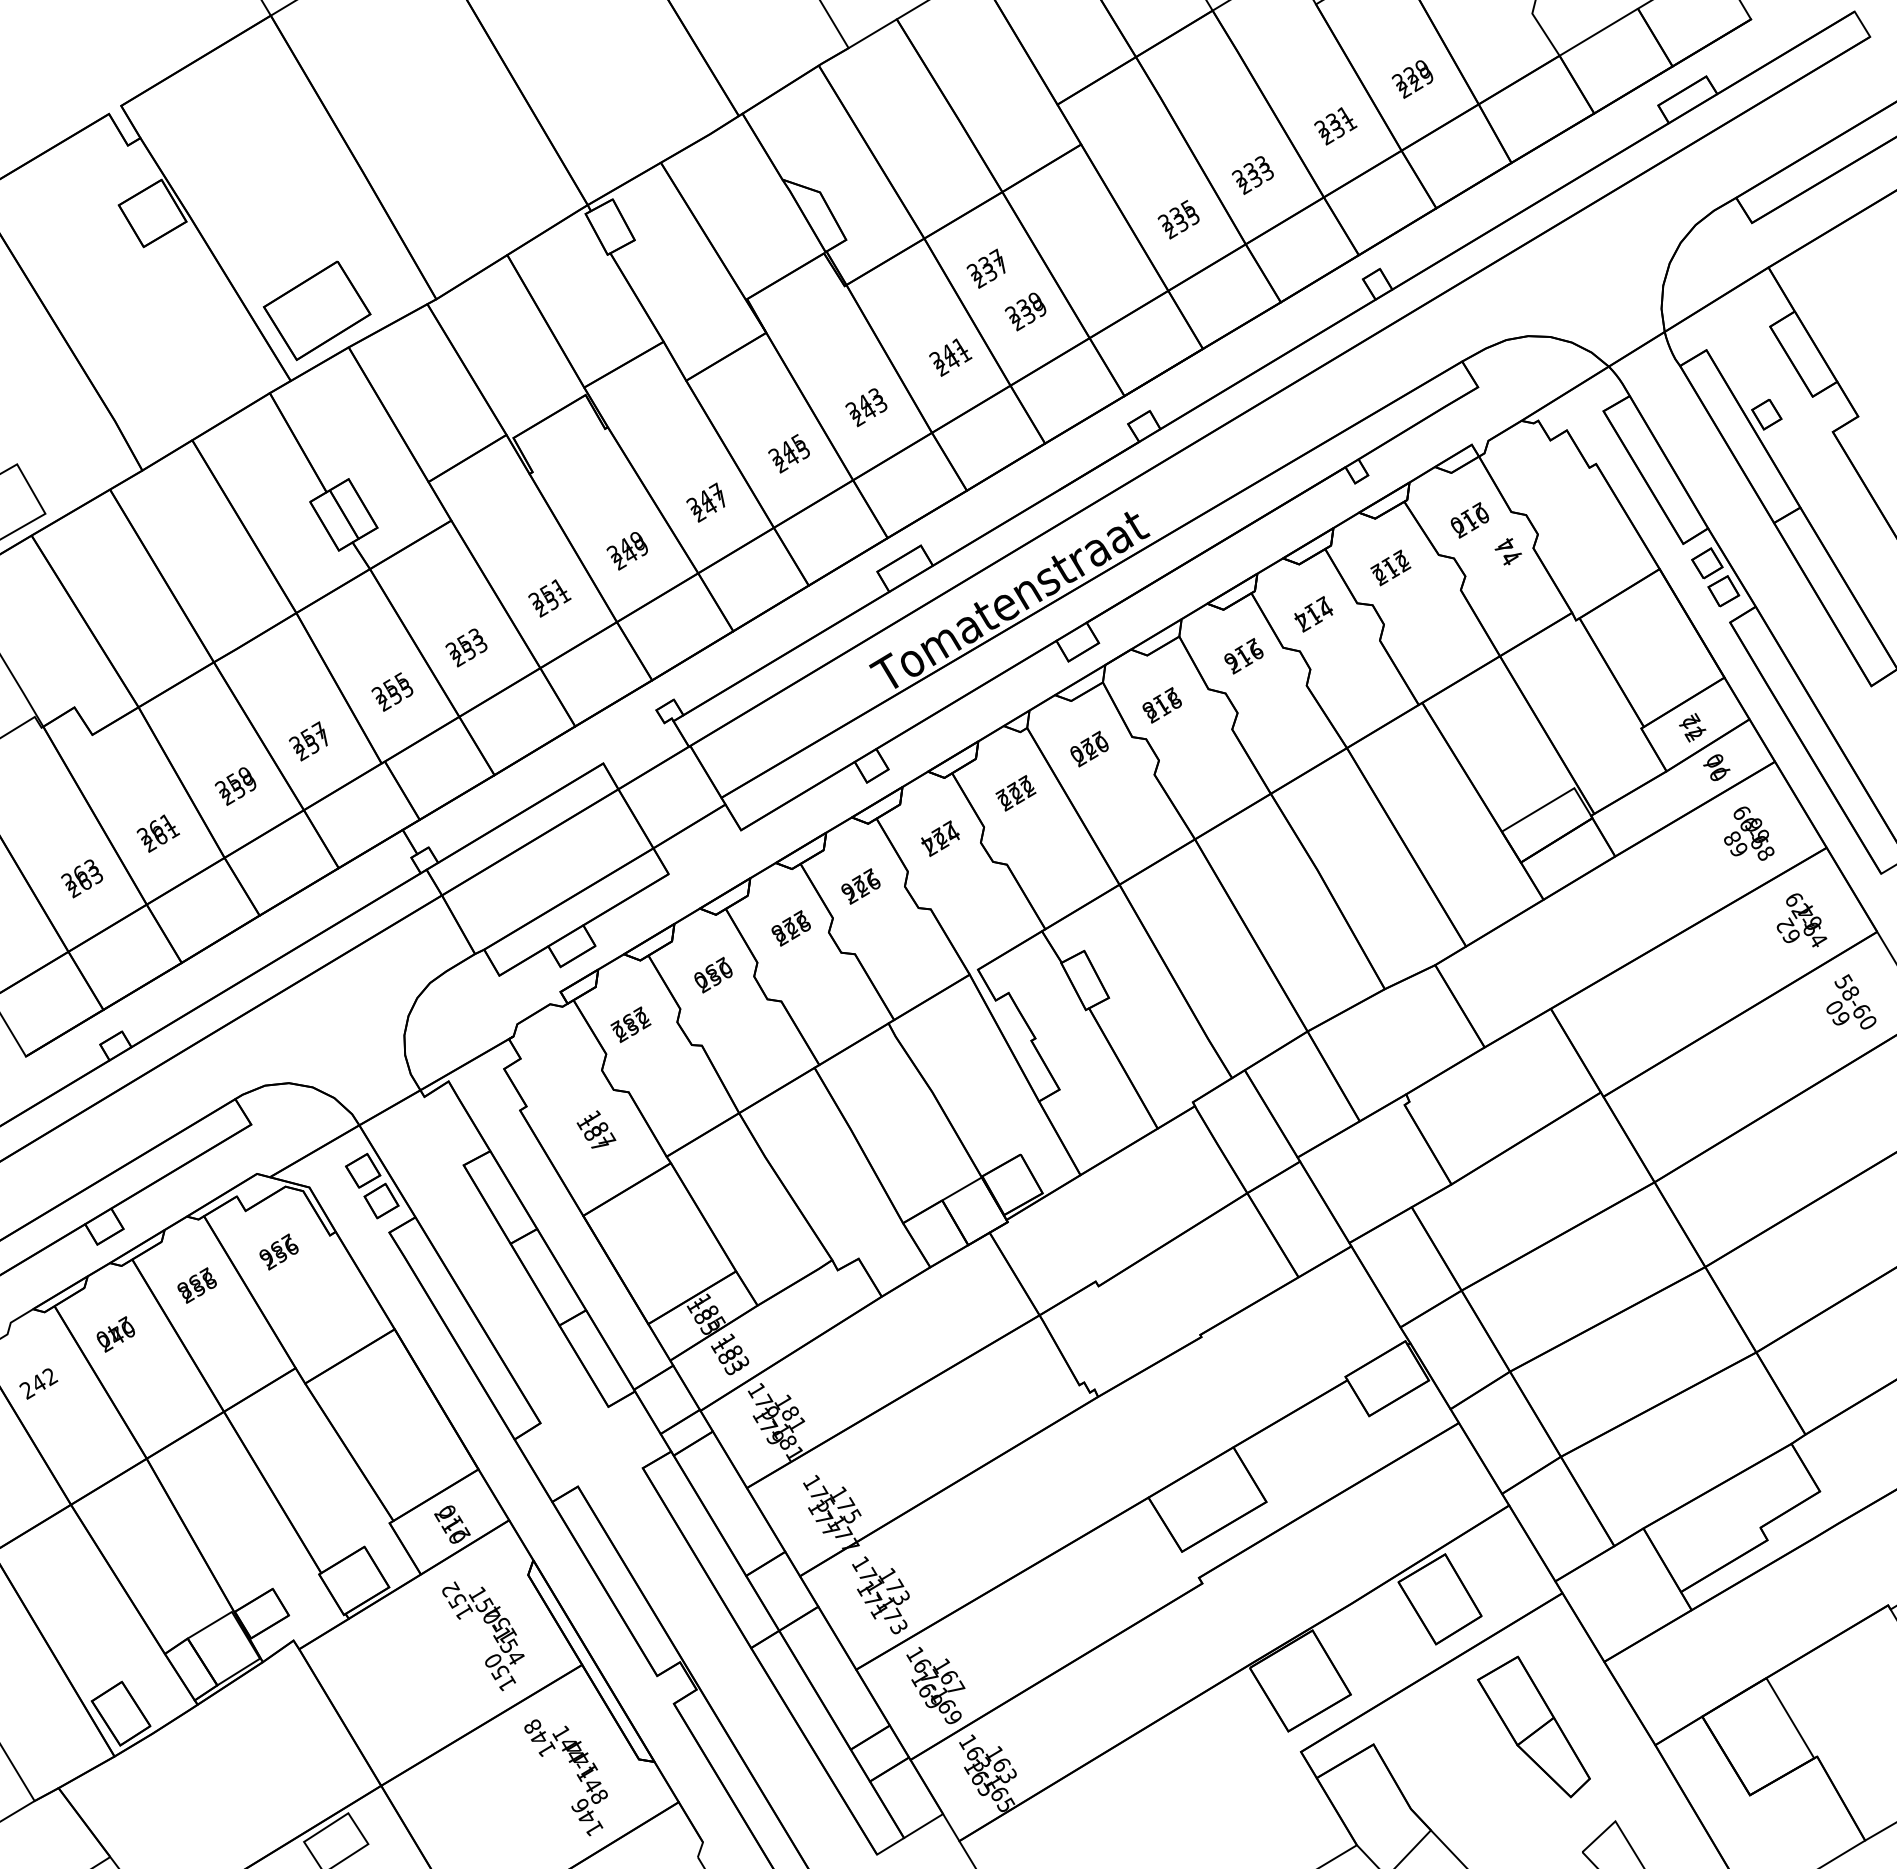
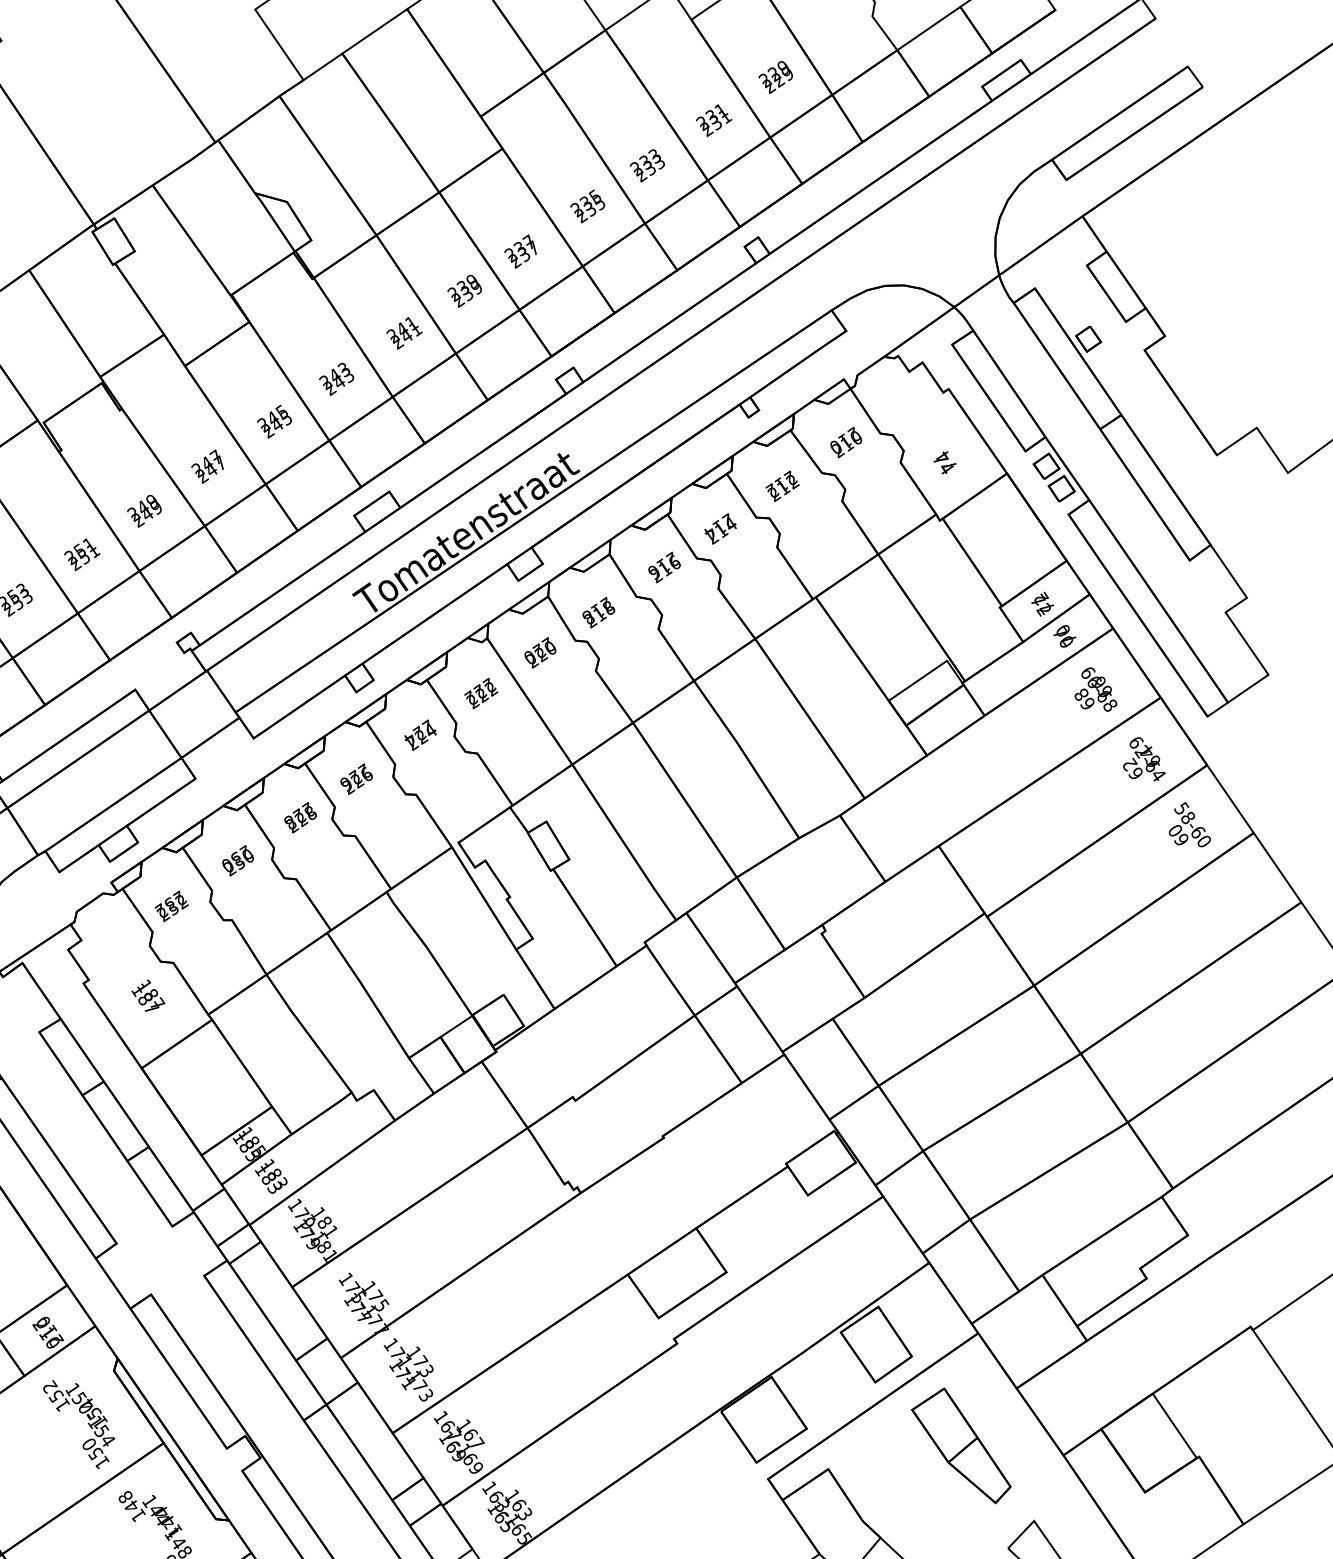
text: (985, 268) -> (520, 251), moved
text: (1508, 551) -> (945, 462), moved

